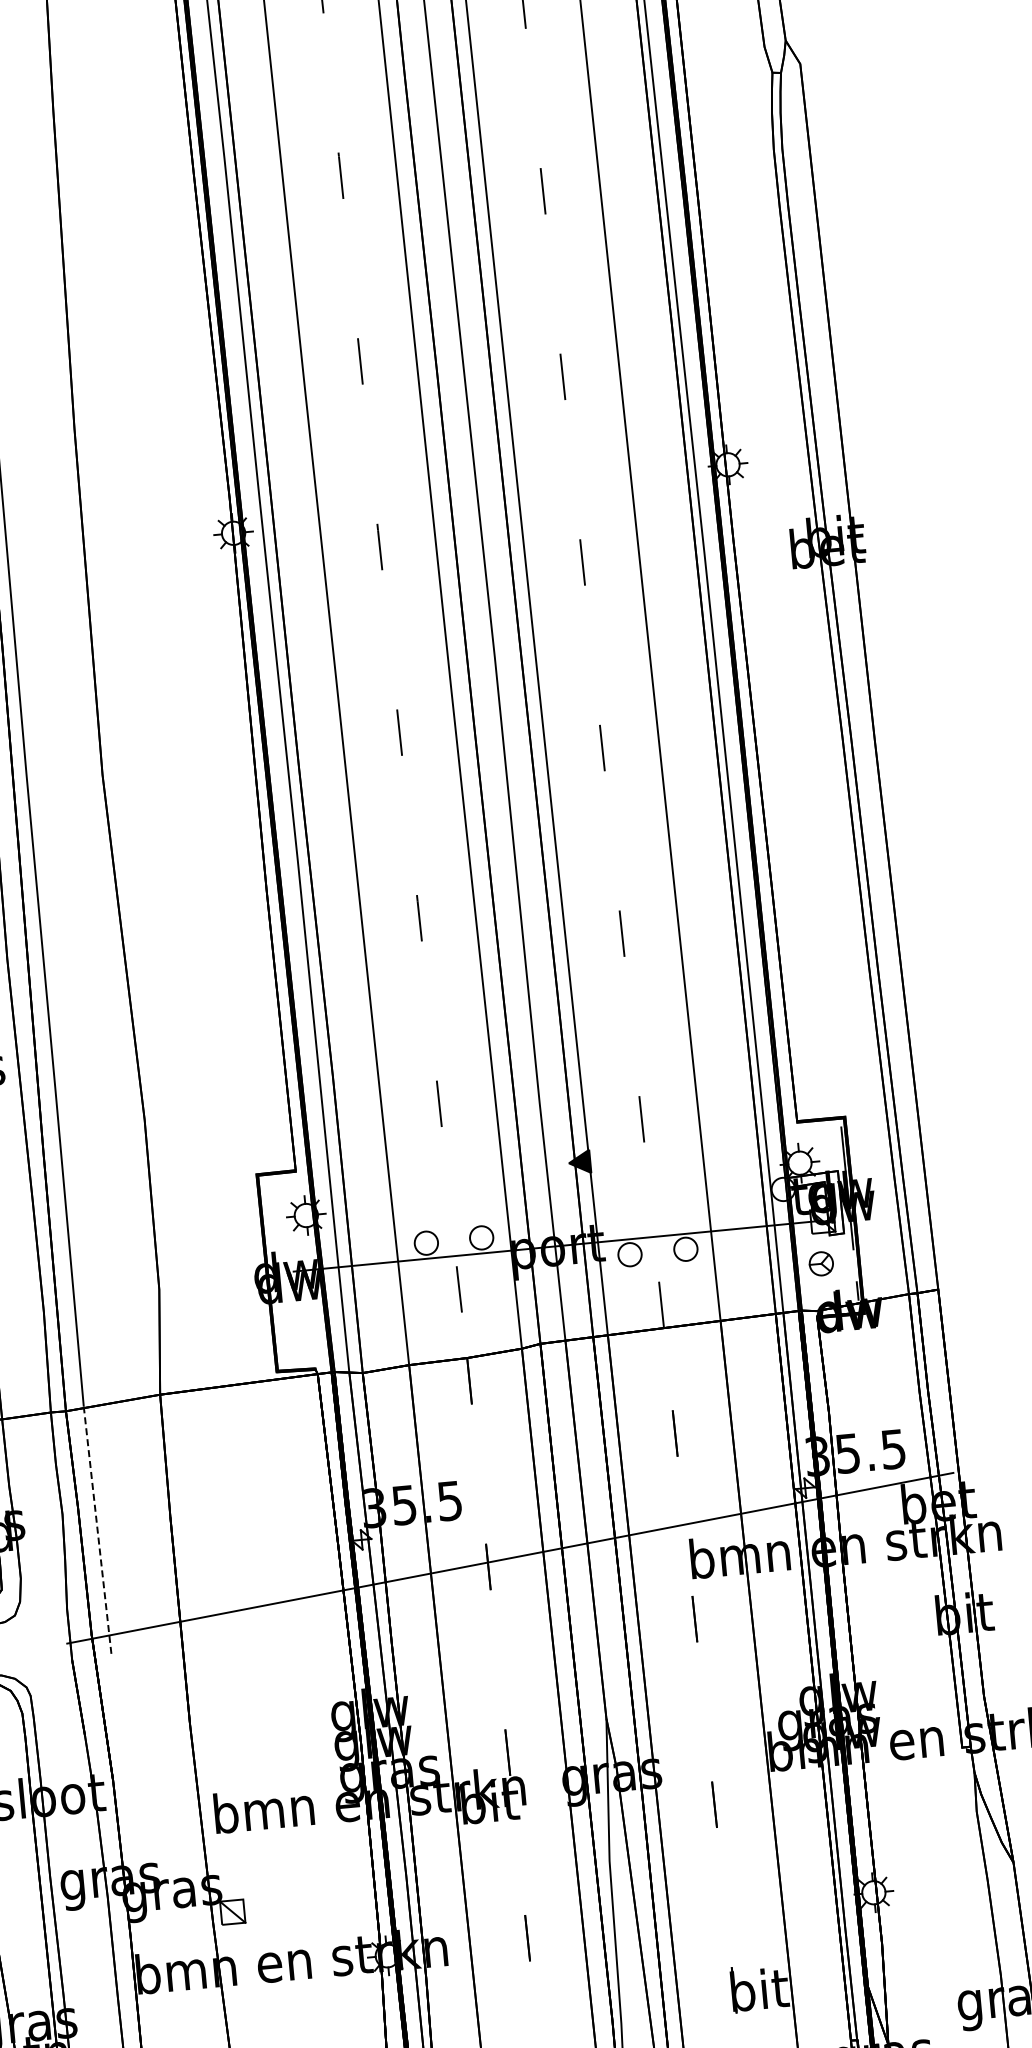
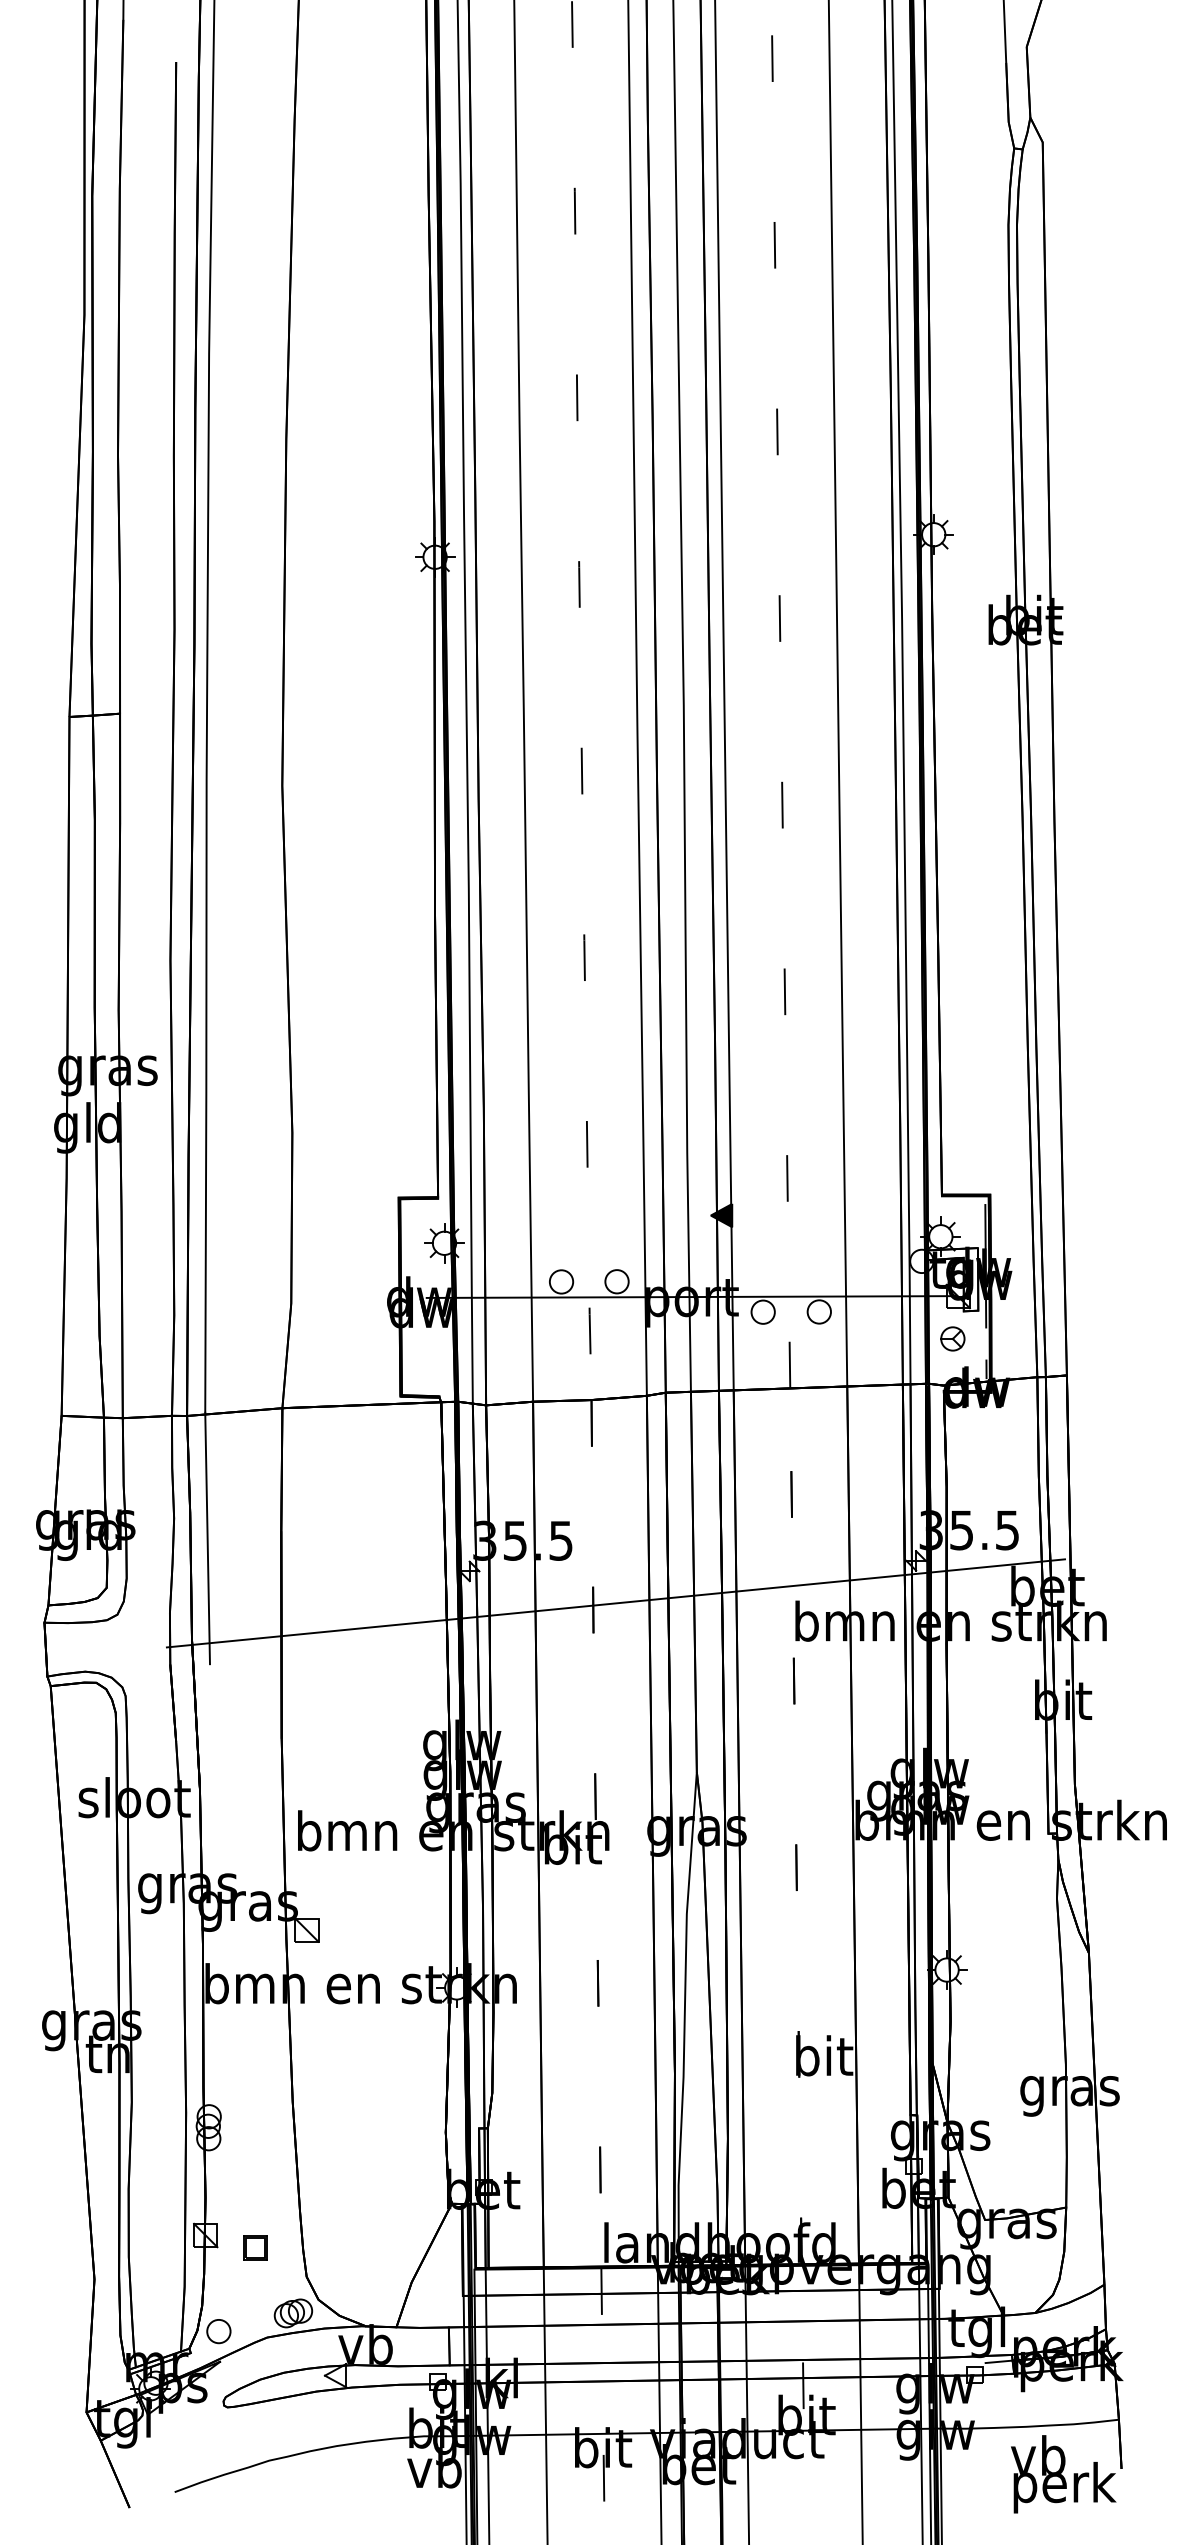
line: (97, 1531) -> (207, 1538), dashed -> solid

